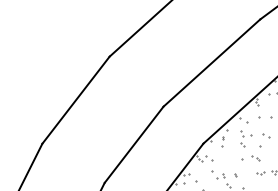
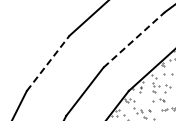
line: (212, 62) -> (134, 39), solid -> dashed
line: (76, 100) -> (48, 63), solid -> dashed

